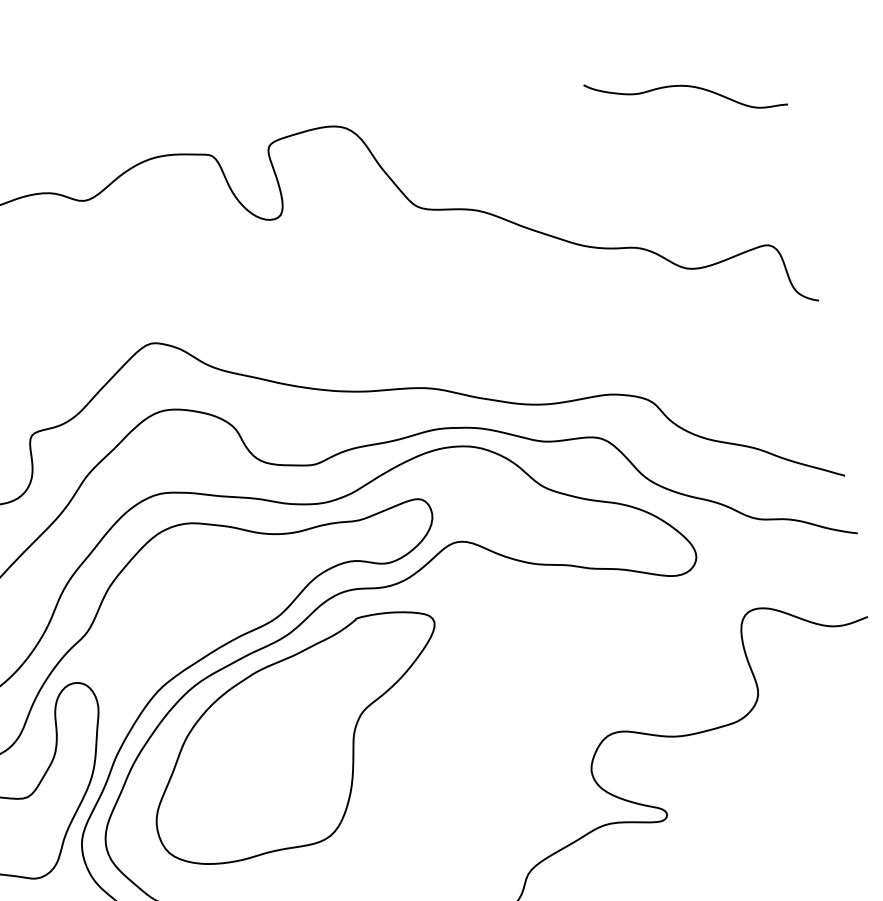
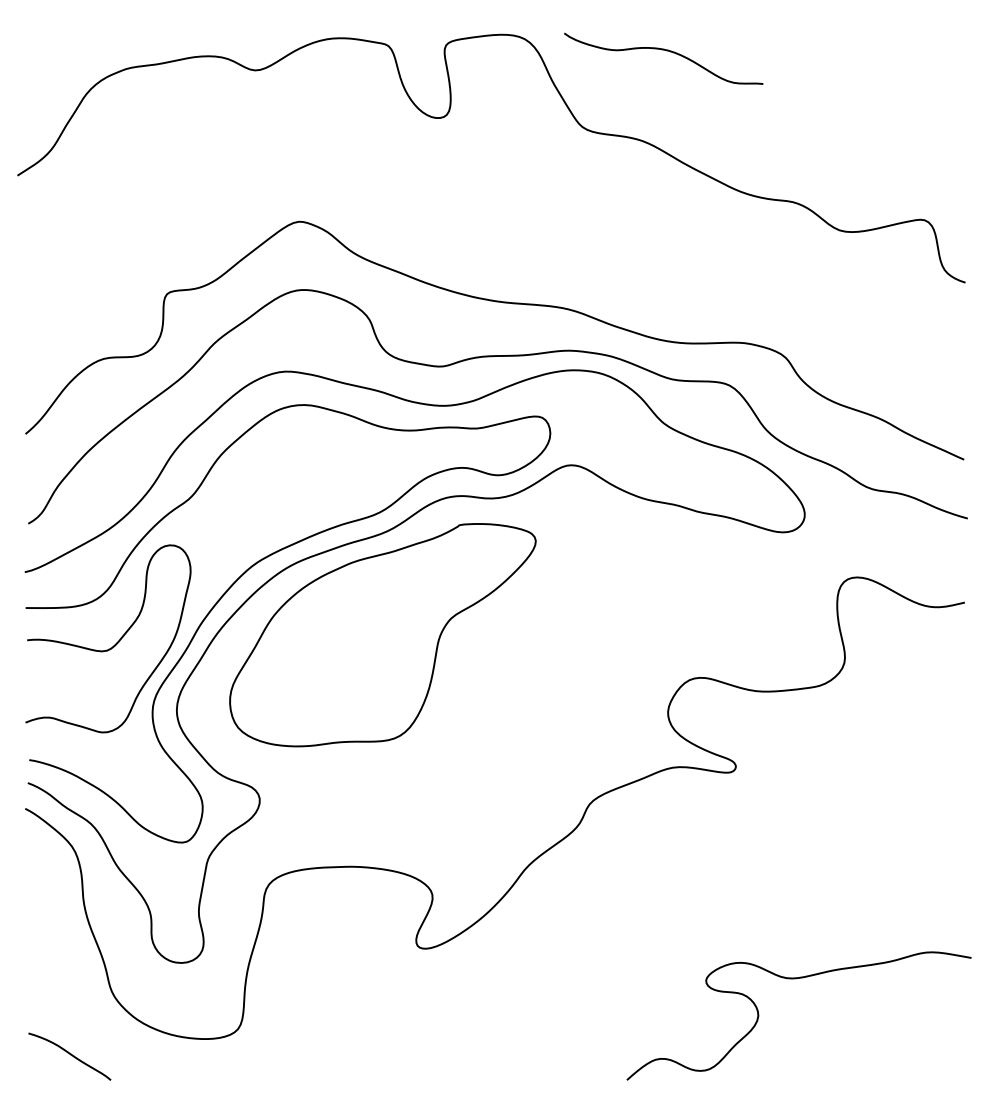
curve: (687, 87) -> (666, 51), moved

